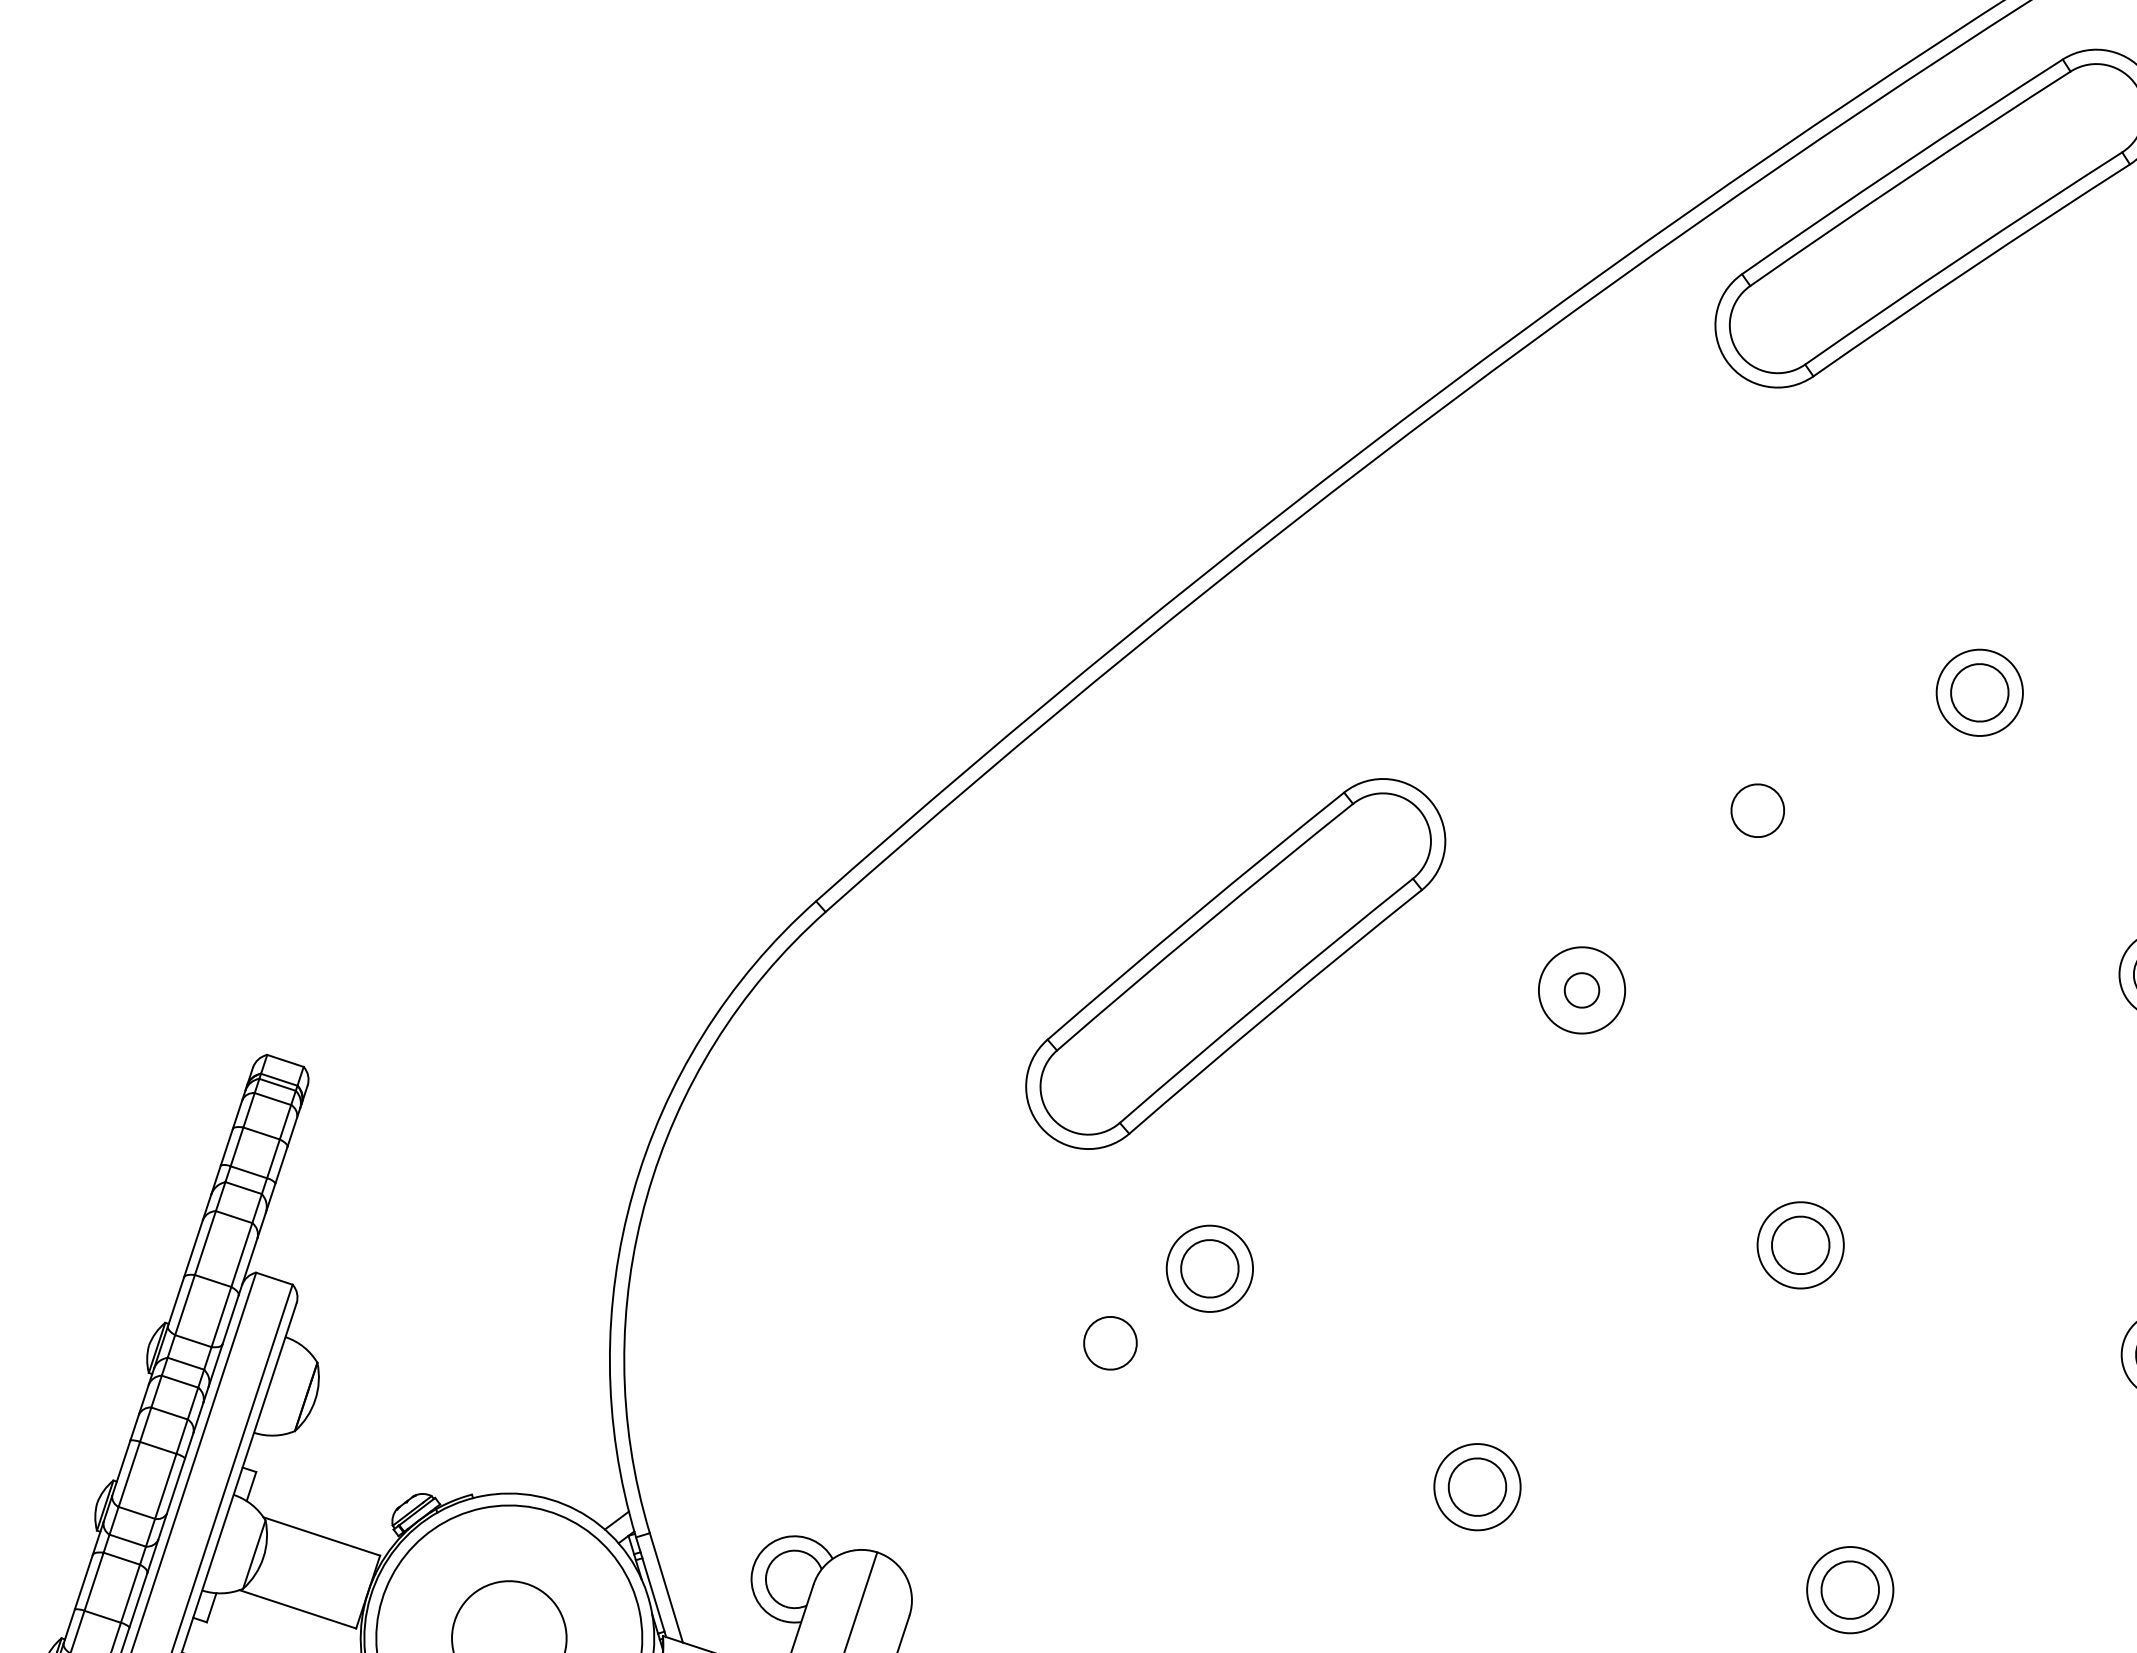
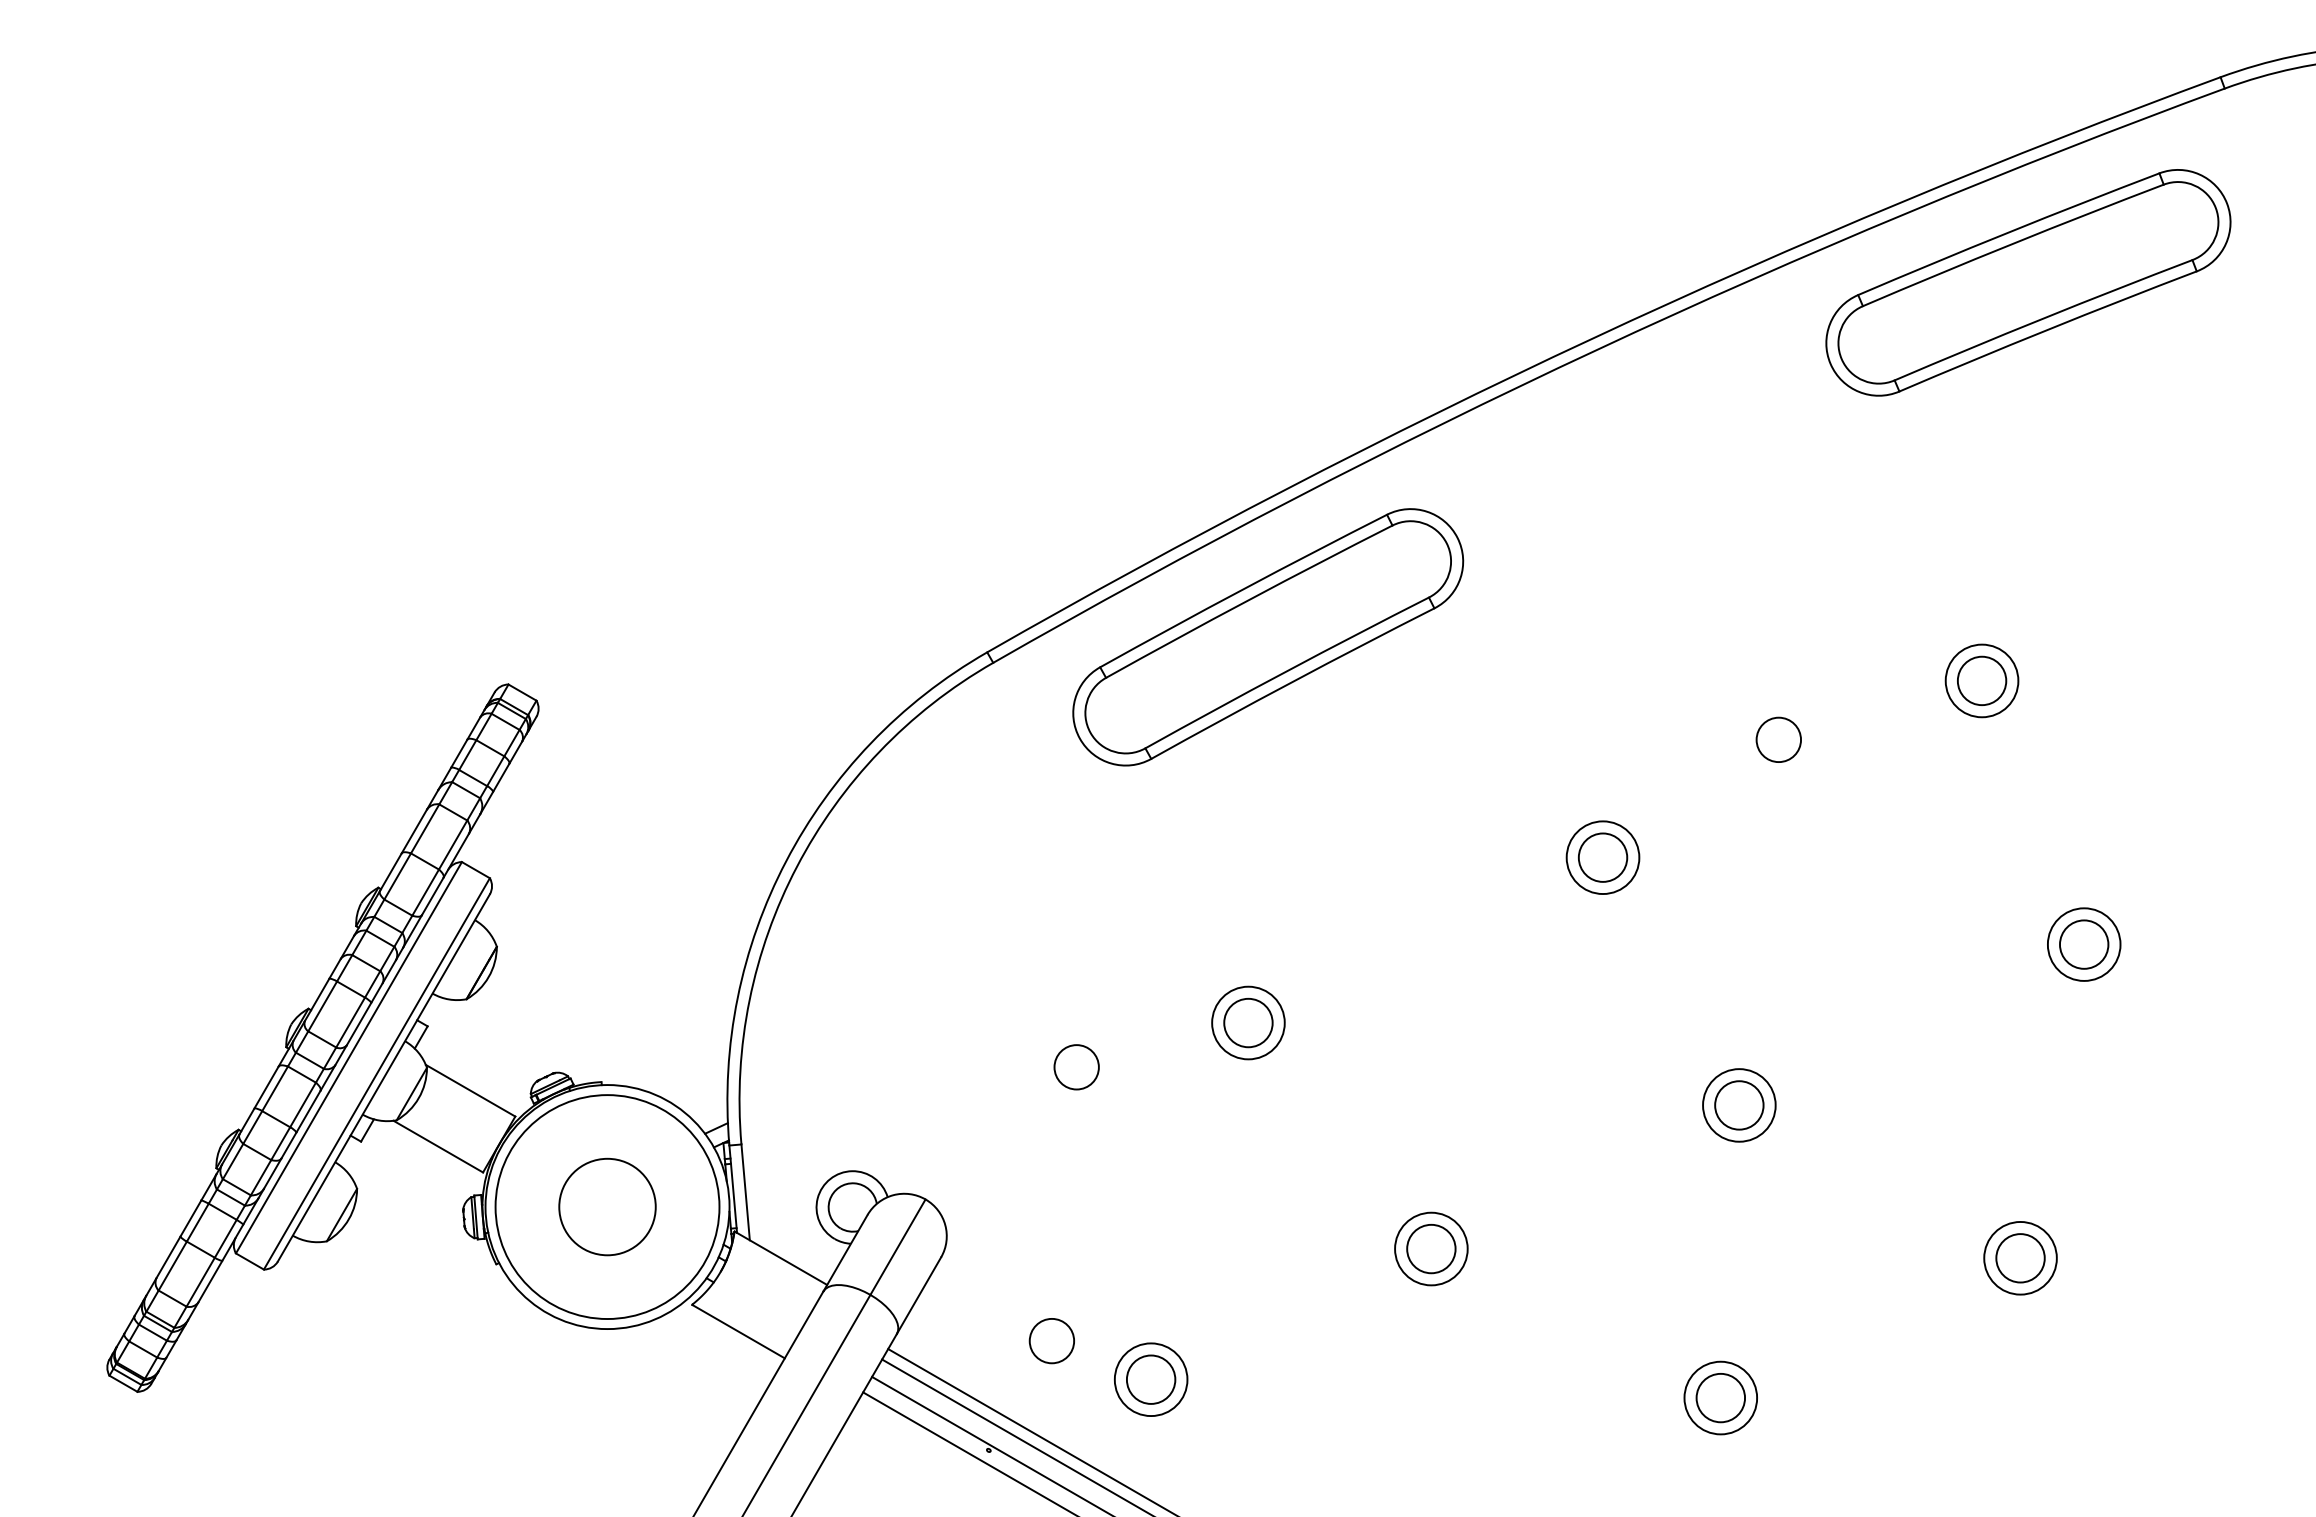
part: (1236, 964) -> (1268, 637), moved
circle: (1581, 990) -> (1602, 857), size x1.67
circle: (1110, 1343) -> (1076, 1067), moved

